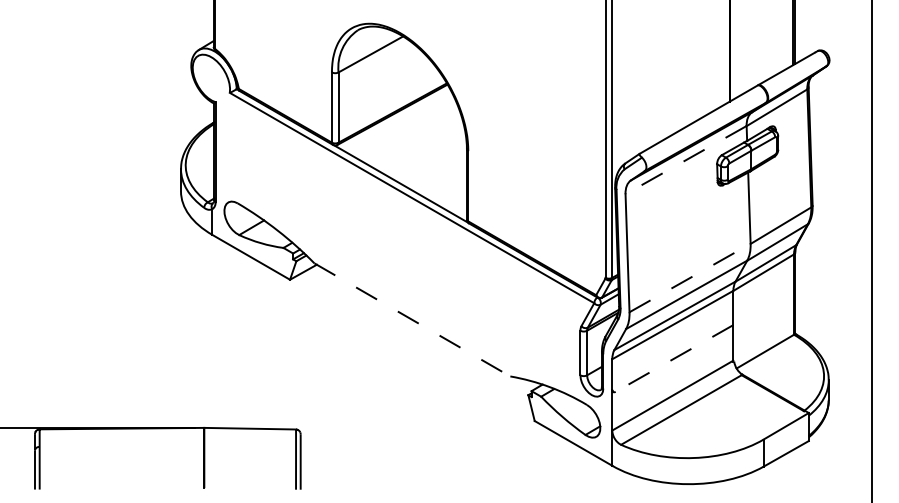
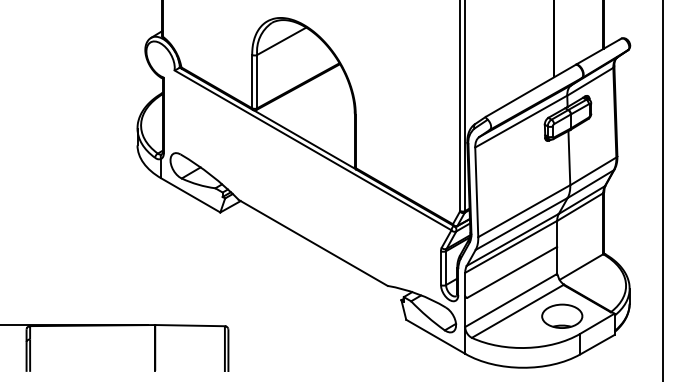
line: (686, 160) -> (521, 121), dashed -> solid
line: (690, 278) -> (524, 211), dashed -> solid
line: (412, 319) -> (313, 242), dashed -> solid
line: (674, 358) -> (512, 272), dashed -> solid
part: (740, 415) -> (562, 315), added

